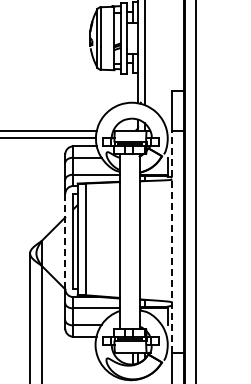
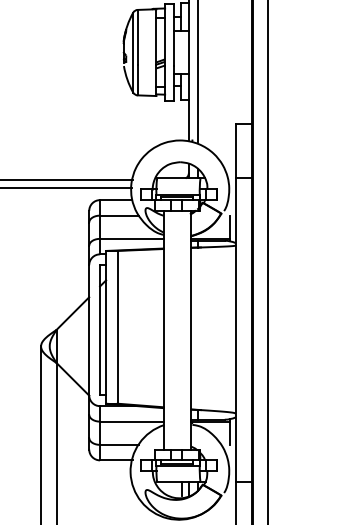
line: (65, 241) -> (89, 330), dashed -> solid
line: (172, 241) -> (235, 330), dashed -> solid

